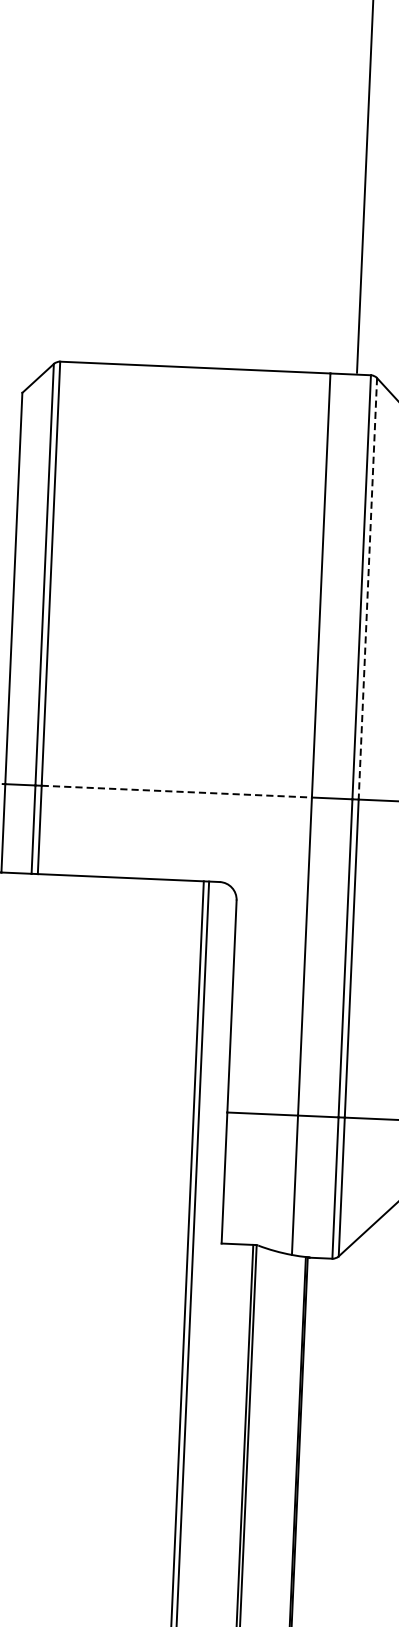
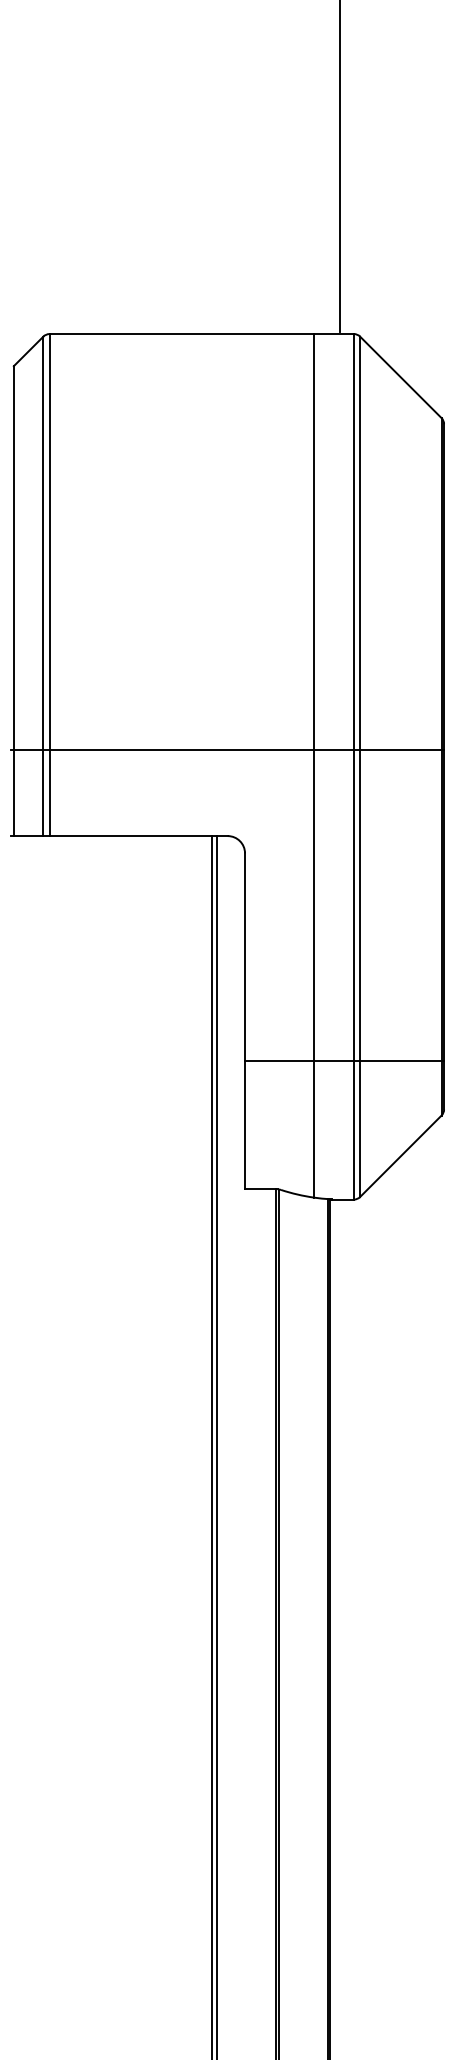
line: (368, 589) -> (360, 543), dashed -> solid
line: (177, 791) -> (182, 749), dashed -> solid

